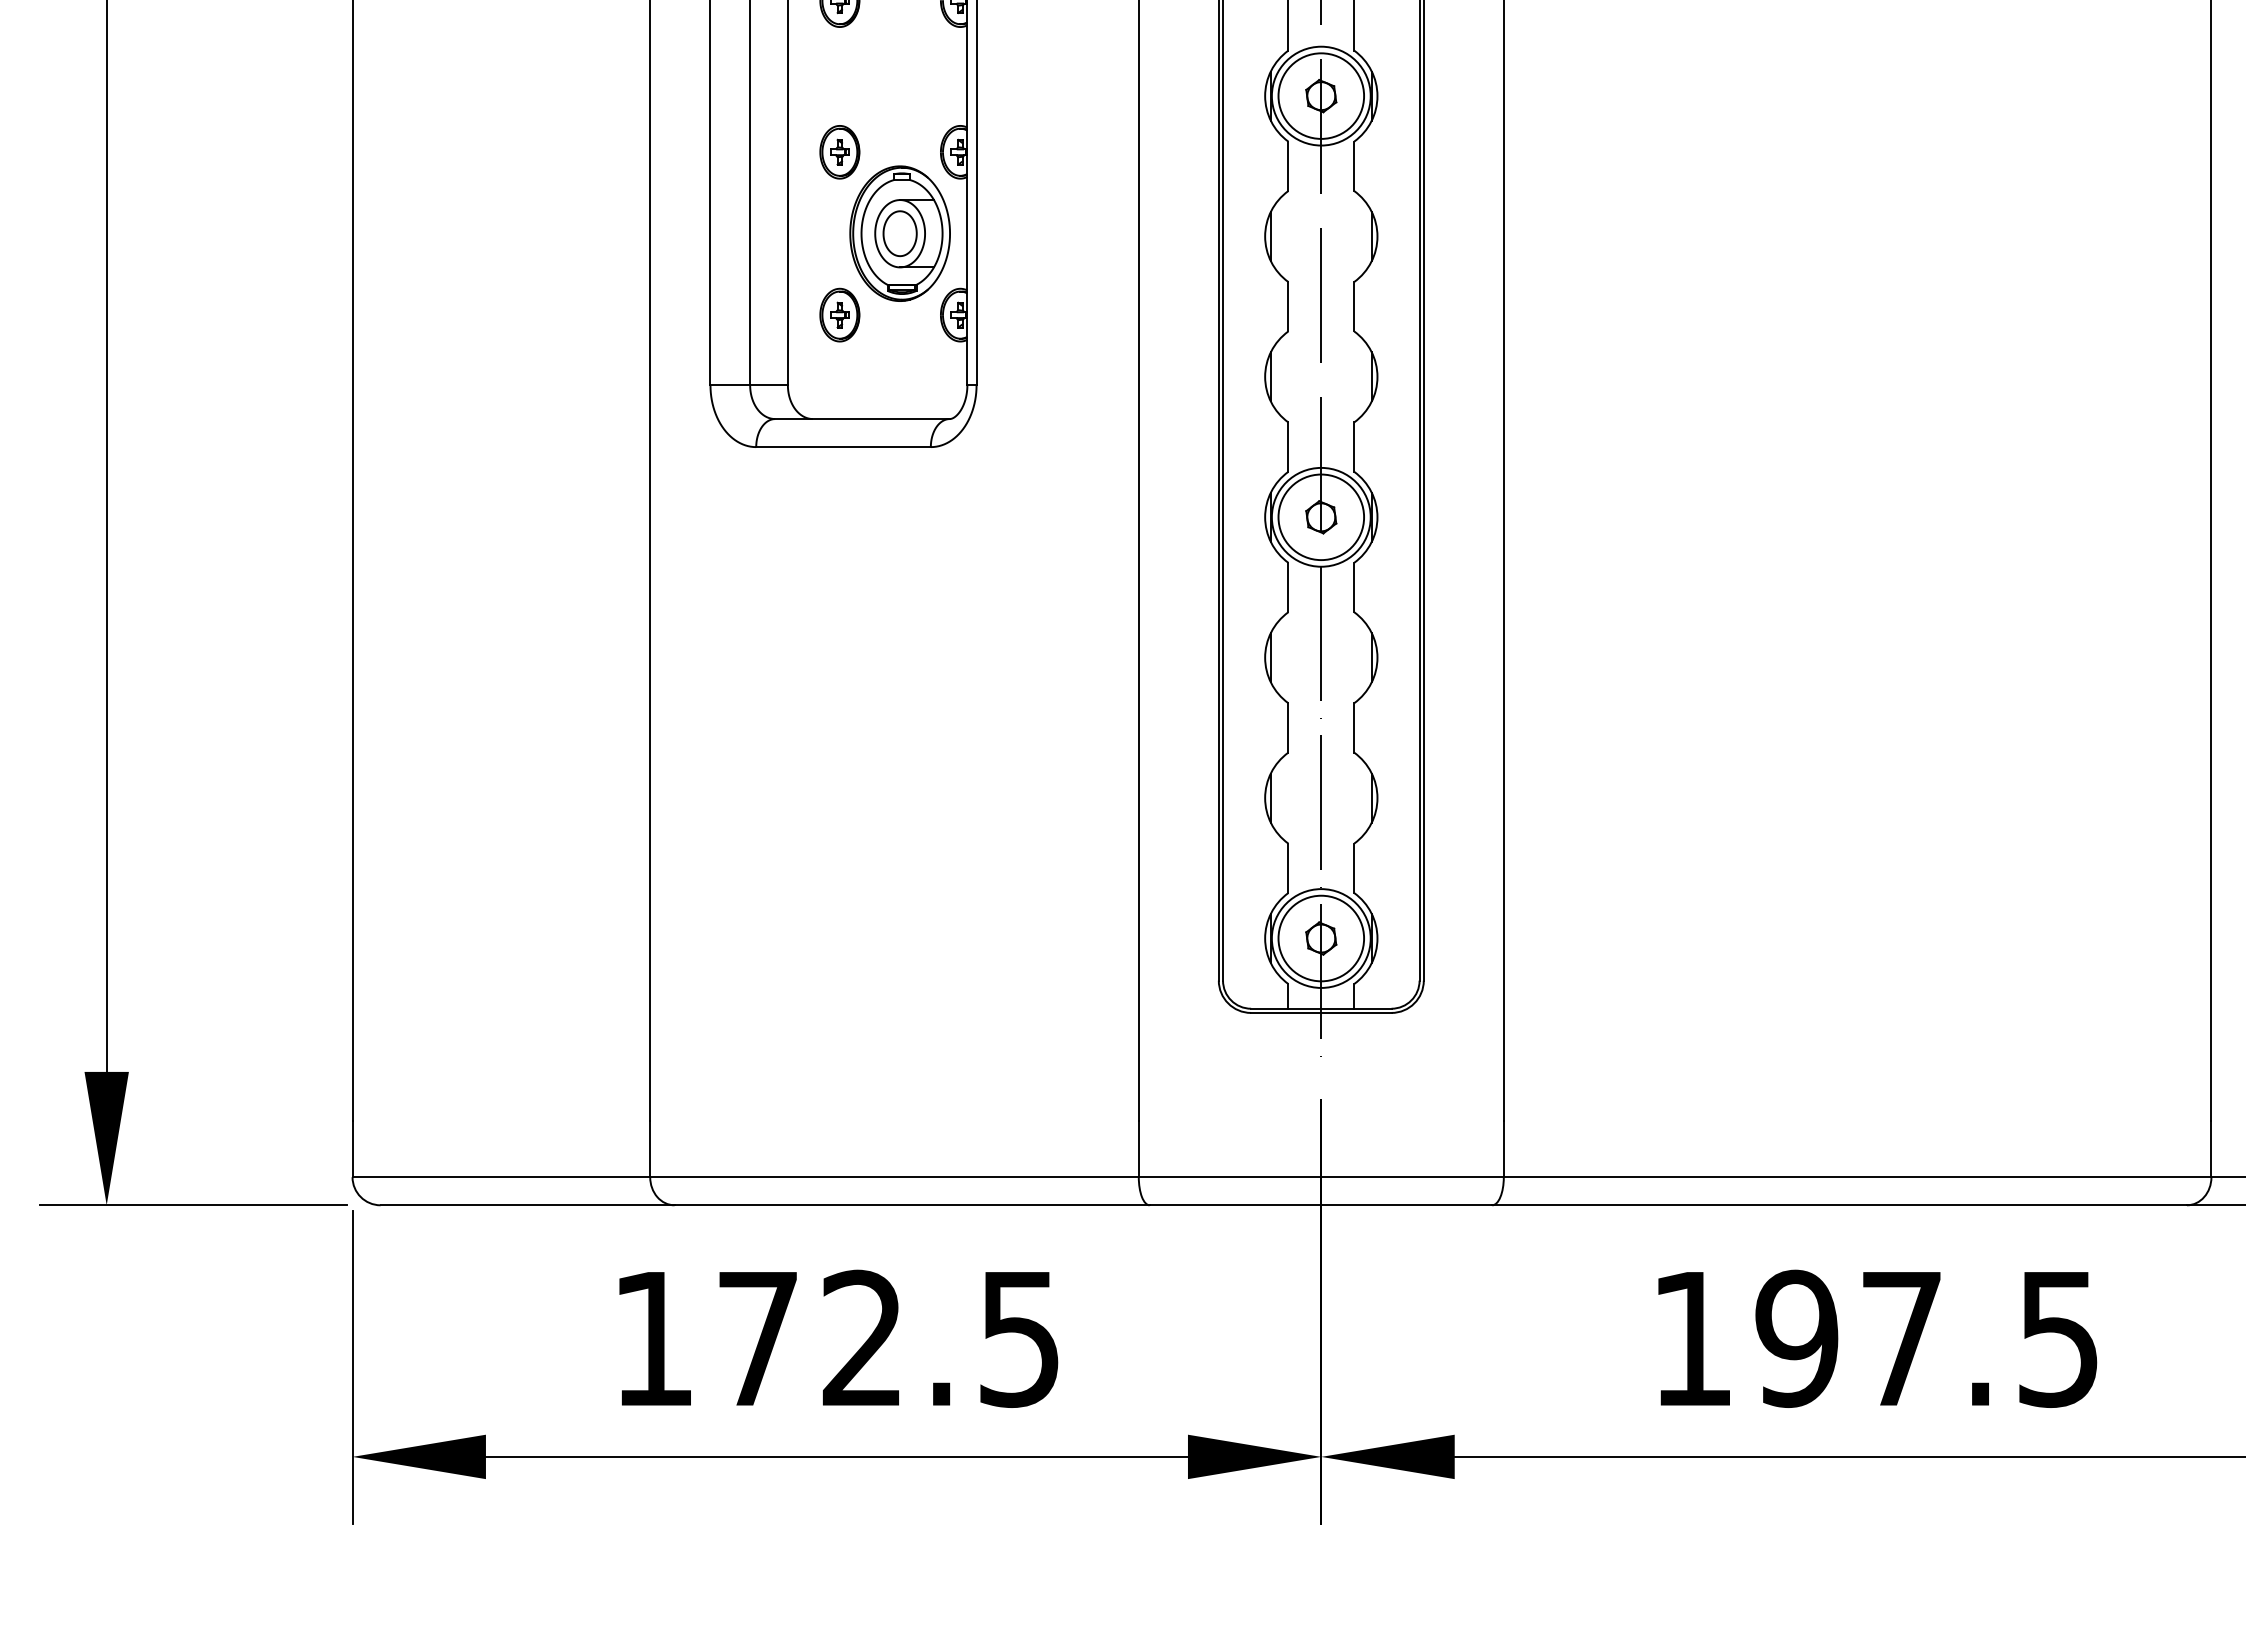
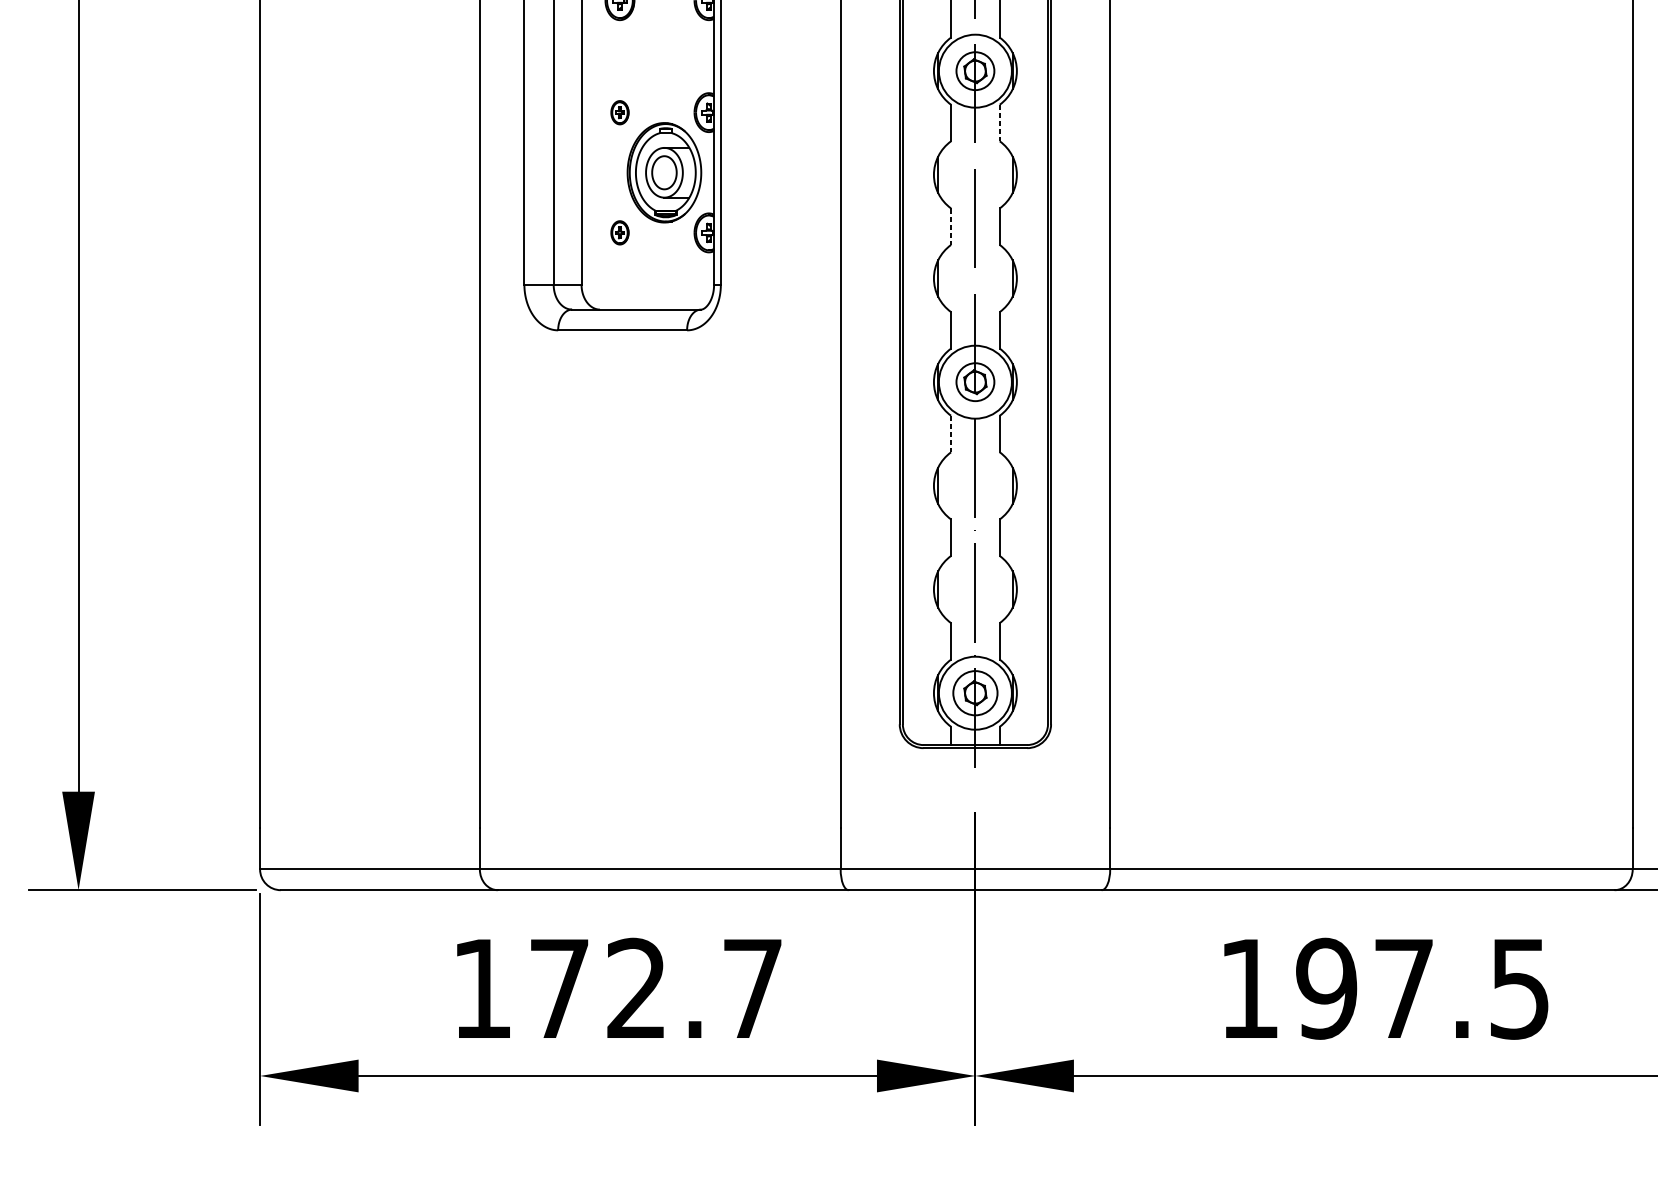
circle: (1321, 95) -> (975, 70), size x0.6
part: (839, 152) -> (619, 112), size x0.6
line: (1354, 166) -> (999, 123), solid -> dashed
line: (1288, 306) -> (951, 226), solid -> dashed
part: (839, 314) -> (619, 232), size x0.6
circle: (1321, 517) -> (975, 382), size x0.6
line: (1288, 587) -> (951, 434), solid -> dashed
circle: (1321, 938) -> (975, 693), size x0.7
text: (1019, 1339) -> (752, 989), 172.5 -> 172.7

